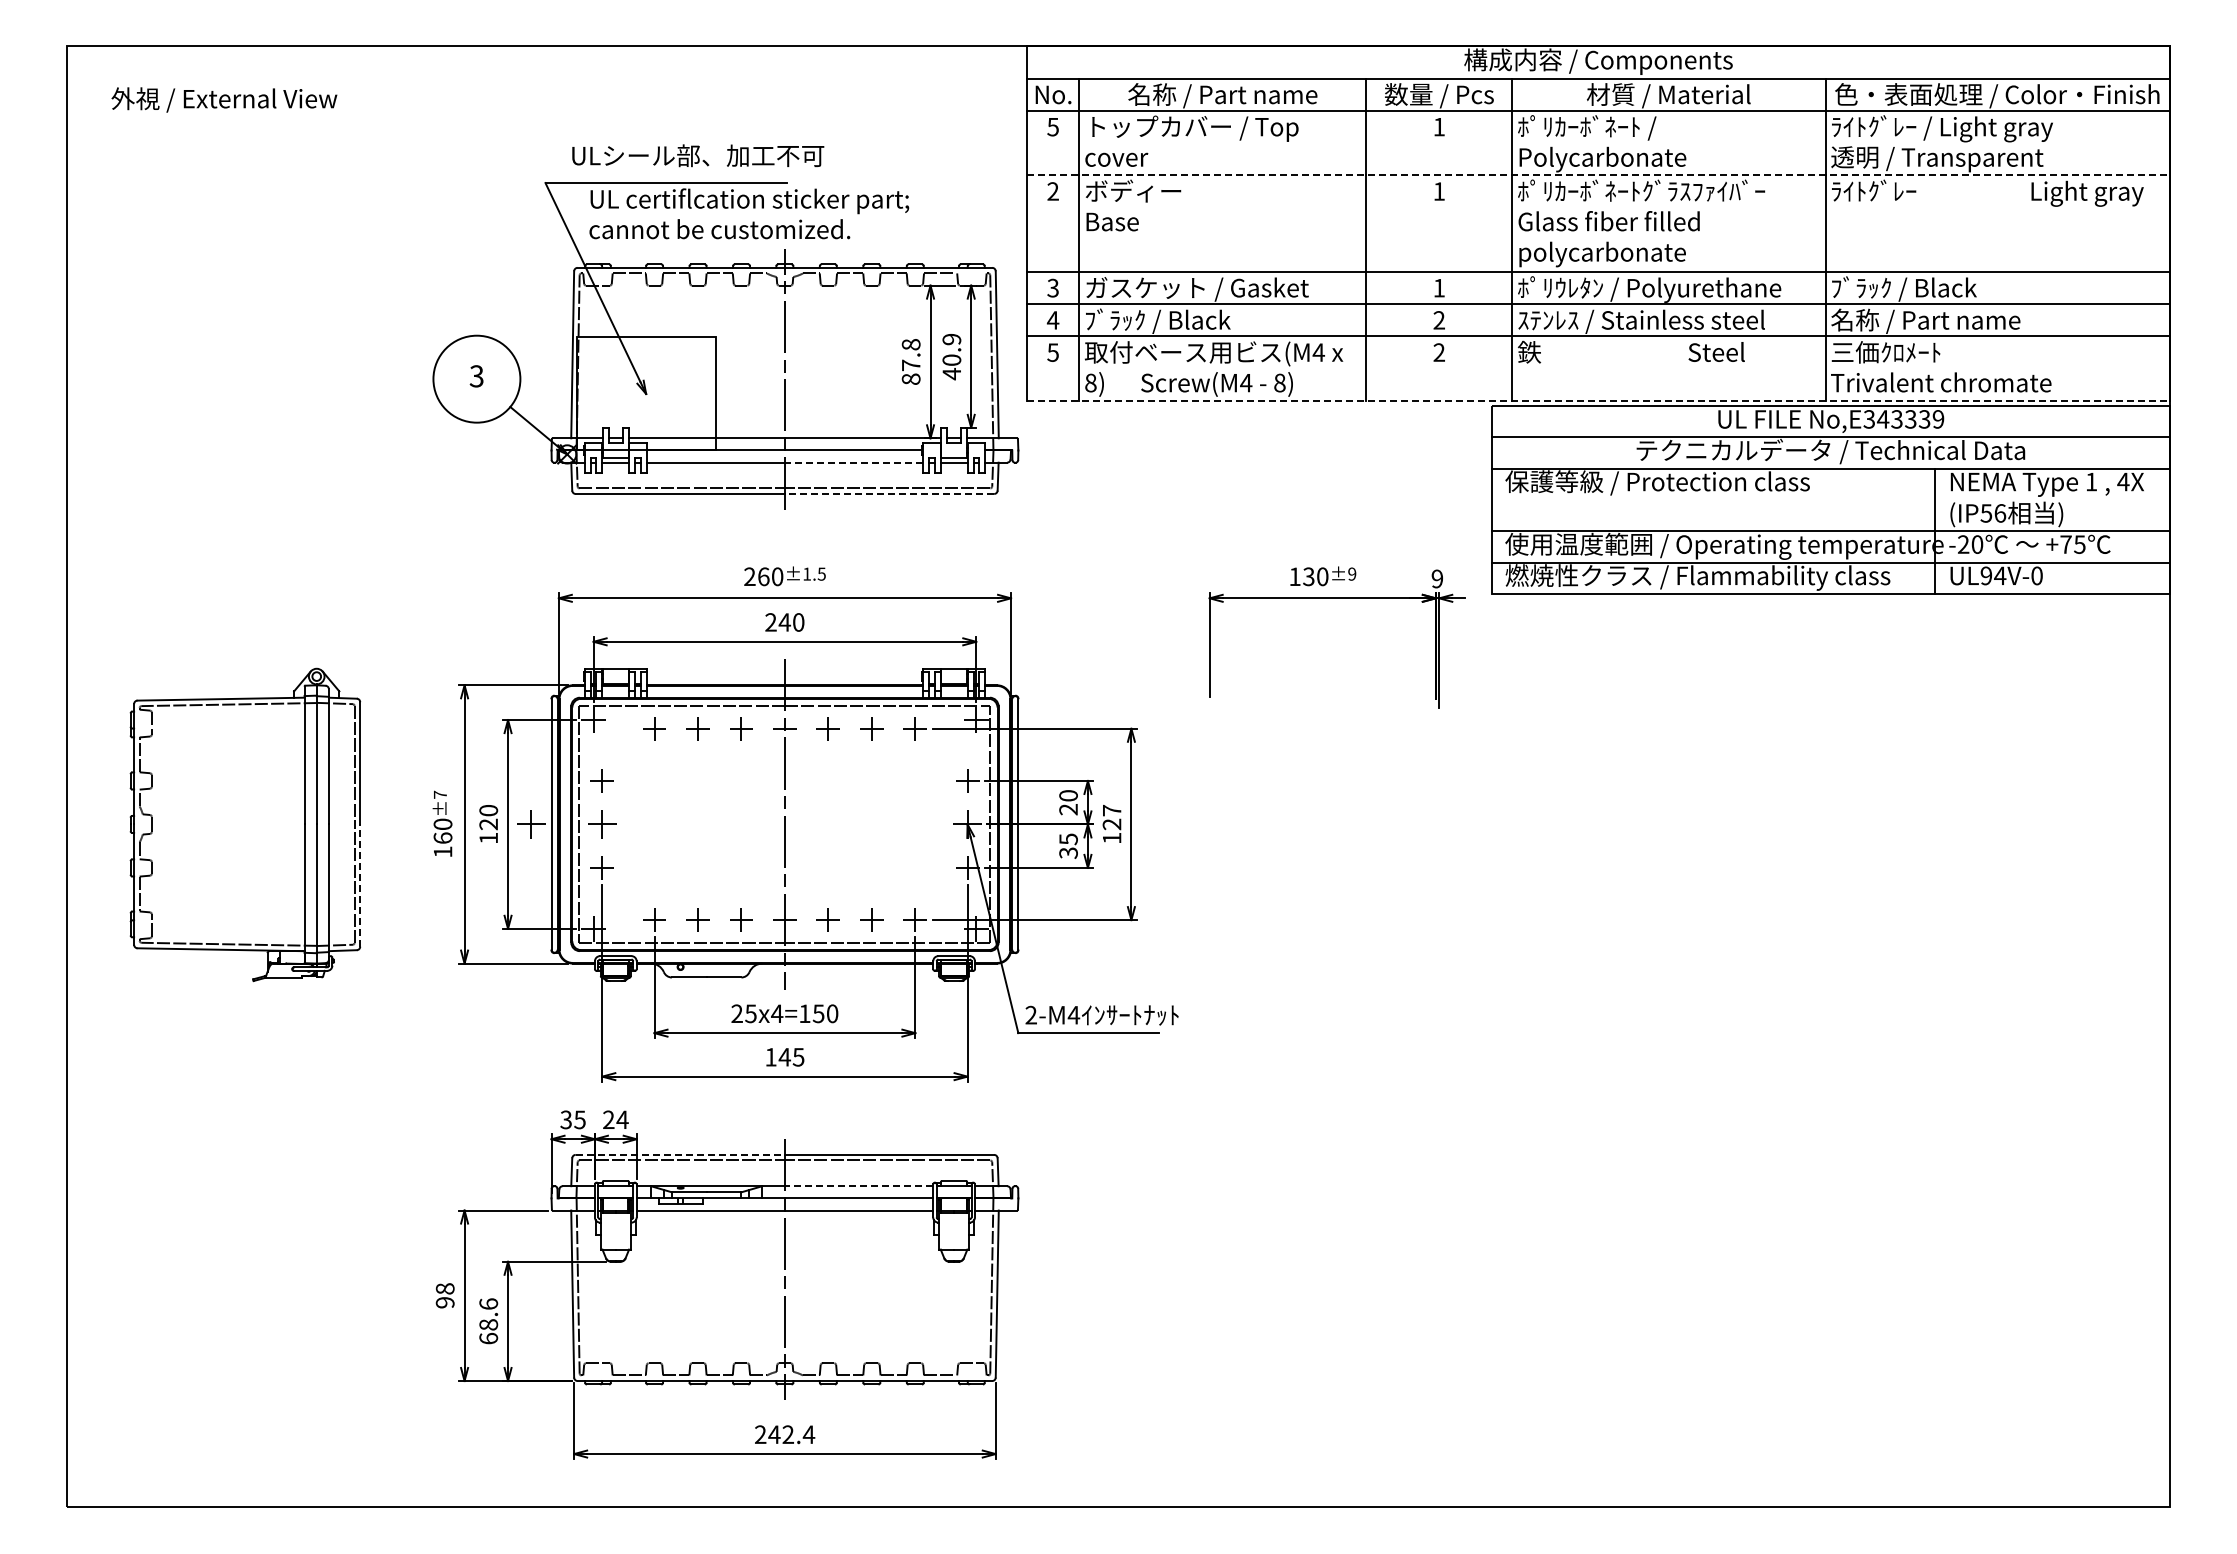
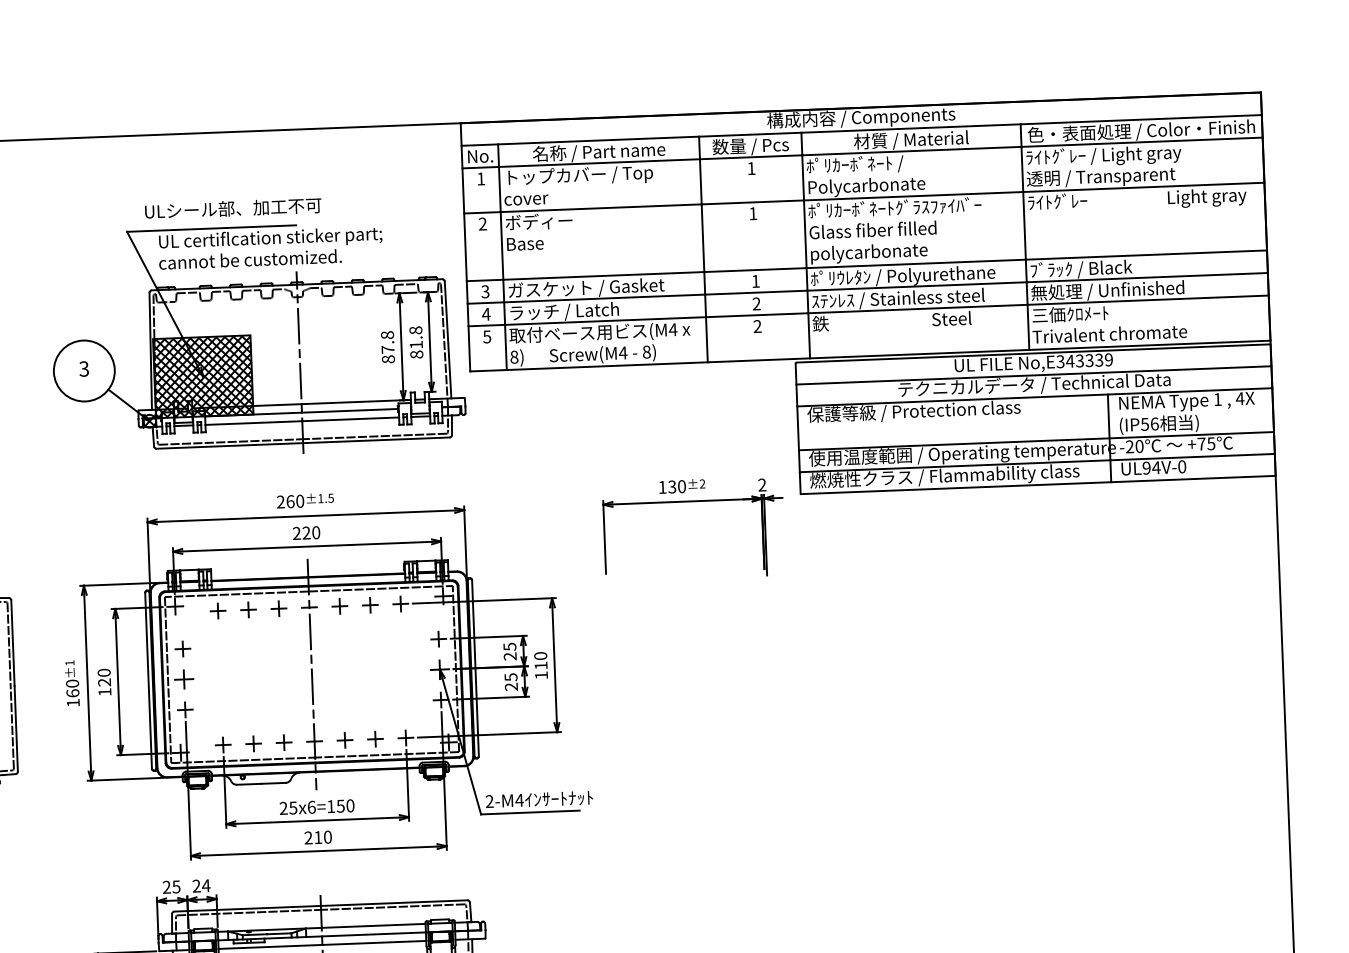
text: (1052, 127) -> (480, 179), 5 -> 1
line: (1599, 175) -> (864, 198), dashed -> solid
text: (1164, 320) -> (564, 311), ﾌﾞﾗｯｸ / Black -> ラッチ / Latch
text: (1940, 320) -> (1107, 290), 名称 / Part name -> 無処理 / Unfinished
text: (951, 356) -> (416, 342), 40.9 -> 81.8
hatch: (645, 393) -> (202, 376), added
line: (1599, 400) -> (871, 355), dashed -> solid
line: (853, 462) -> (350, 419), dashed -> solid
line: (889, 493) -> (376, 439), dashed -> solid
text: (1352, 574) -> (702, 484), ±9 -> ±2
text: (1437, 579) -> (762, 485), 9 -> 2
text: (784, 622) -> (306, 533), 240 -> 220
text: (440, 794) -> (70, 662), ±7 -> ±1
text: (1068, 795) -> (509, 646), 20 -> 25
text: (1111, 817) -> (540, 660), 127 -> 110
part: (531, 824) -> (134, 681), removed
text: (1068, 852) -> (511, 686), 35 -> 25
line: (360, 885) -> (16, 728), dashed -> solid
text: (777, 1013) -> (311, 807), 25x4=150 -> 25x6=150
text: (784, 1056) -> (317, 837), 145 -> 210
text: (565, 1120) -> (166, 887), 35 -> 25
line: (680, 1154) -> (247, 908), dashed -> solid
line: (858, 1186) -> (373, 926), dashed -> solid

